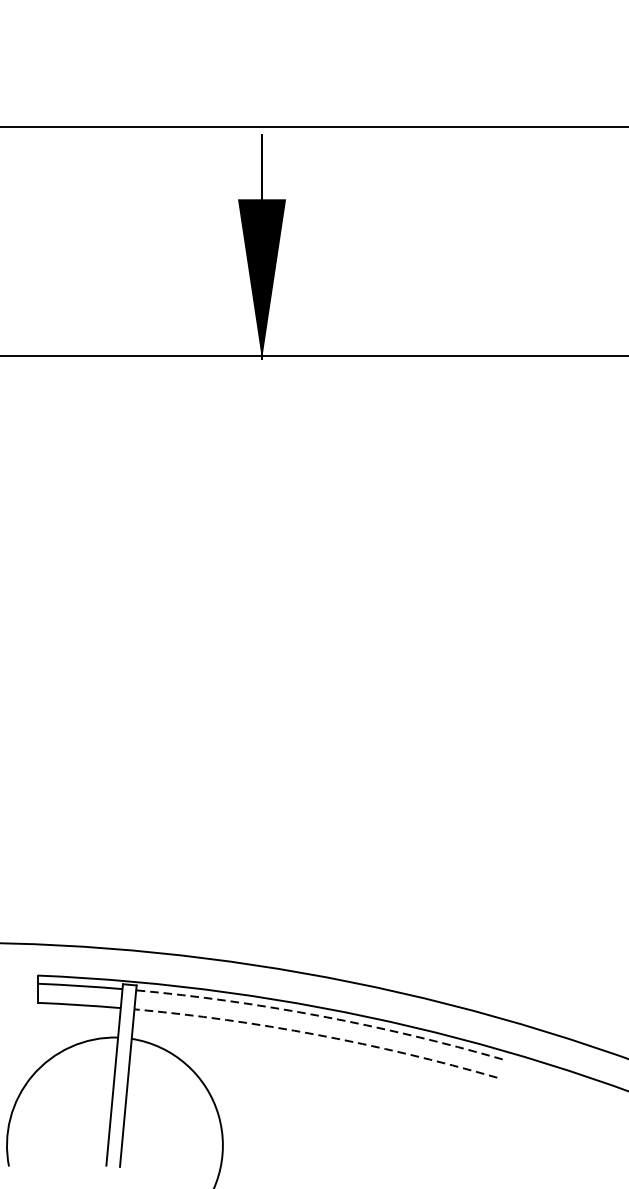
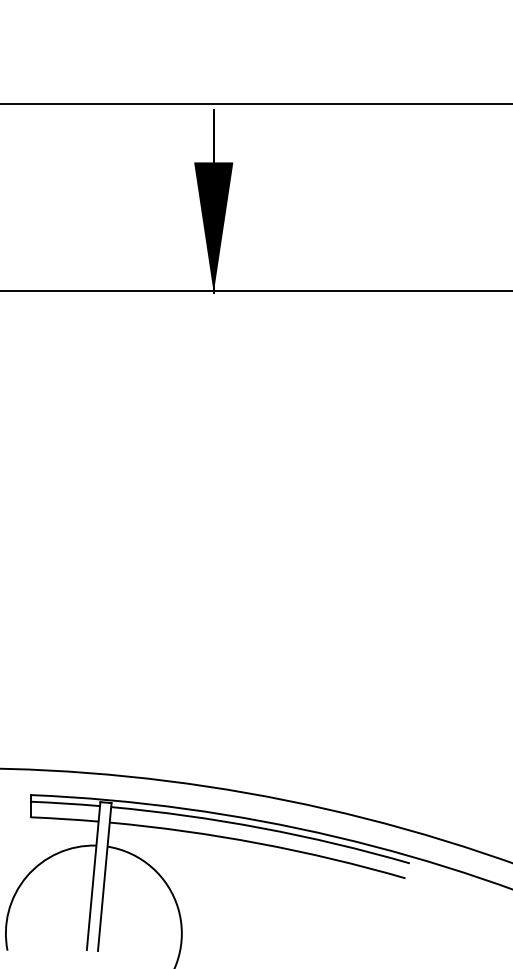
arc: (320, 1016) -> (261, 828), dashed -> solid
arc: (316, 1034) -> (258, 843), dashed -> solid

